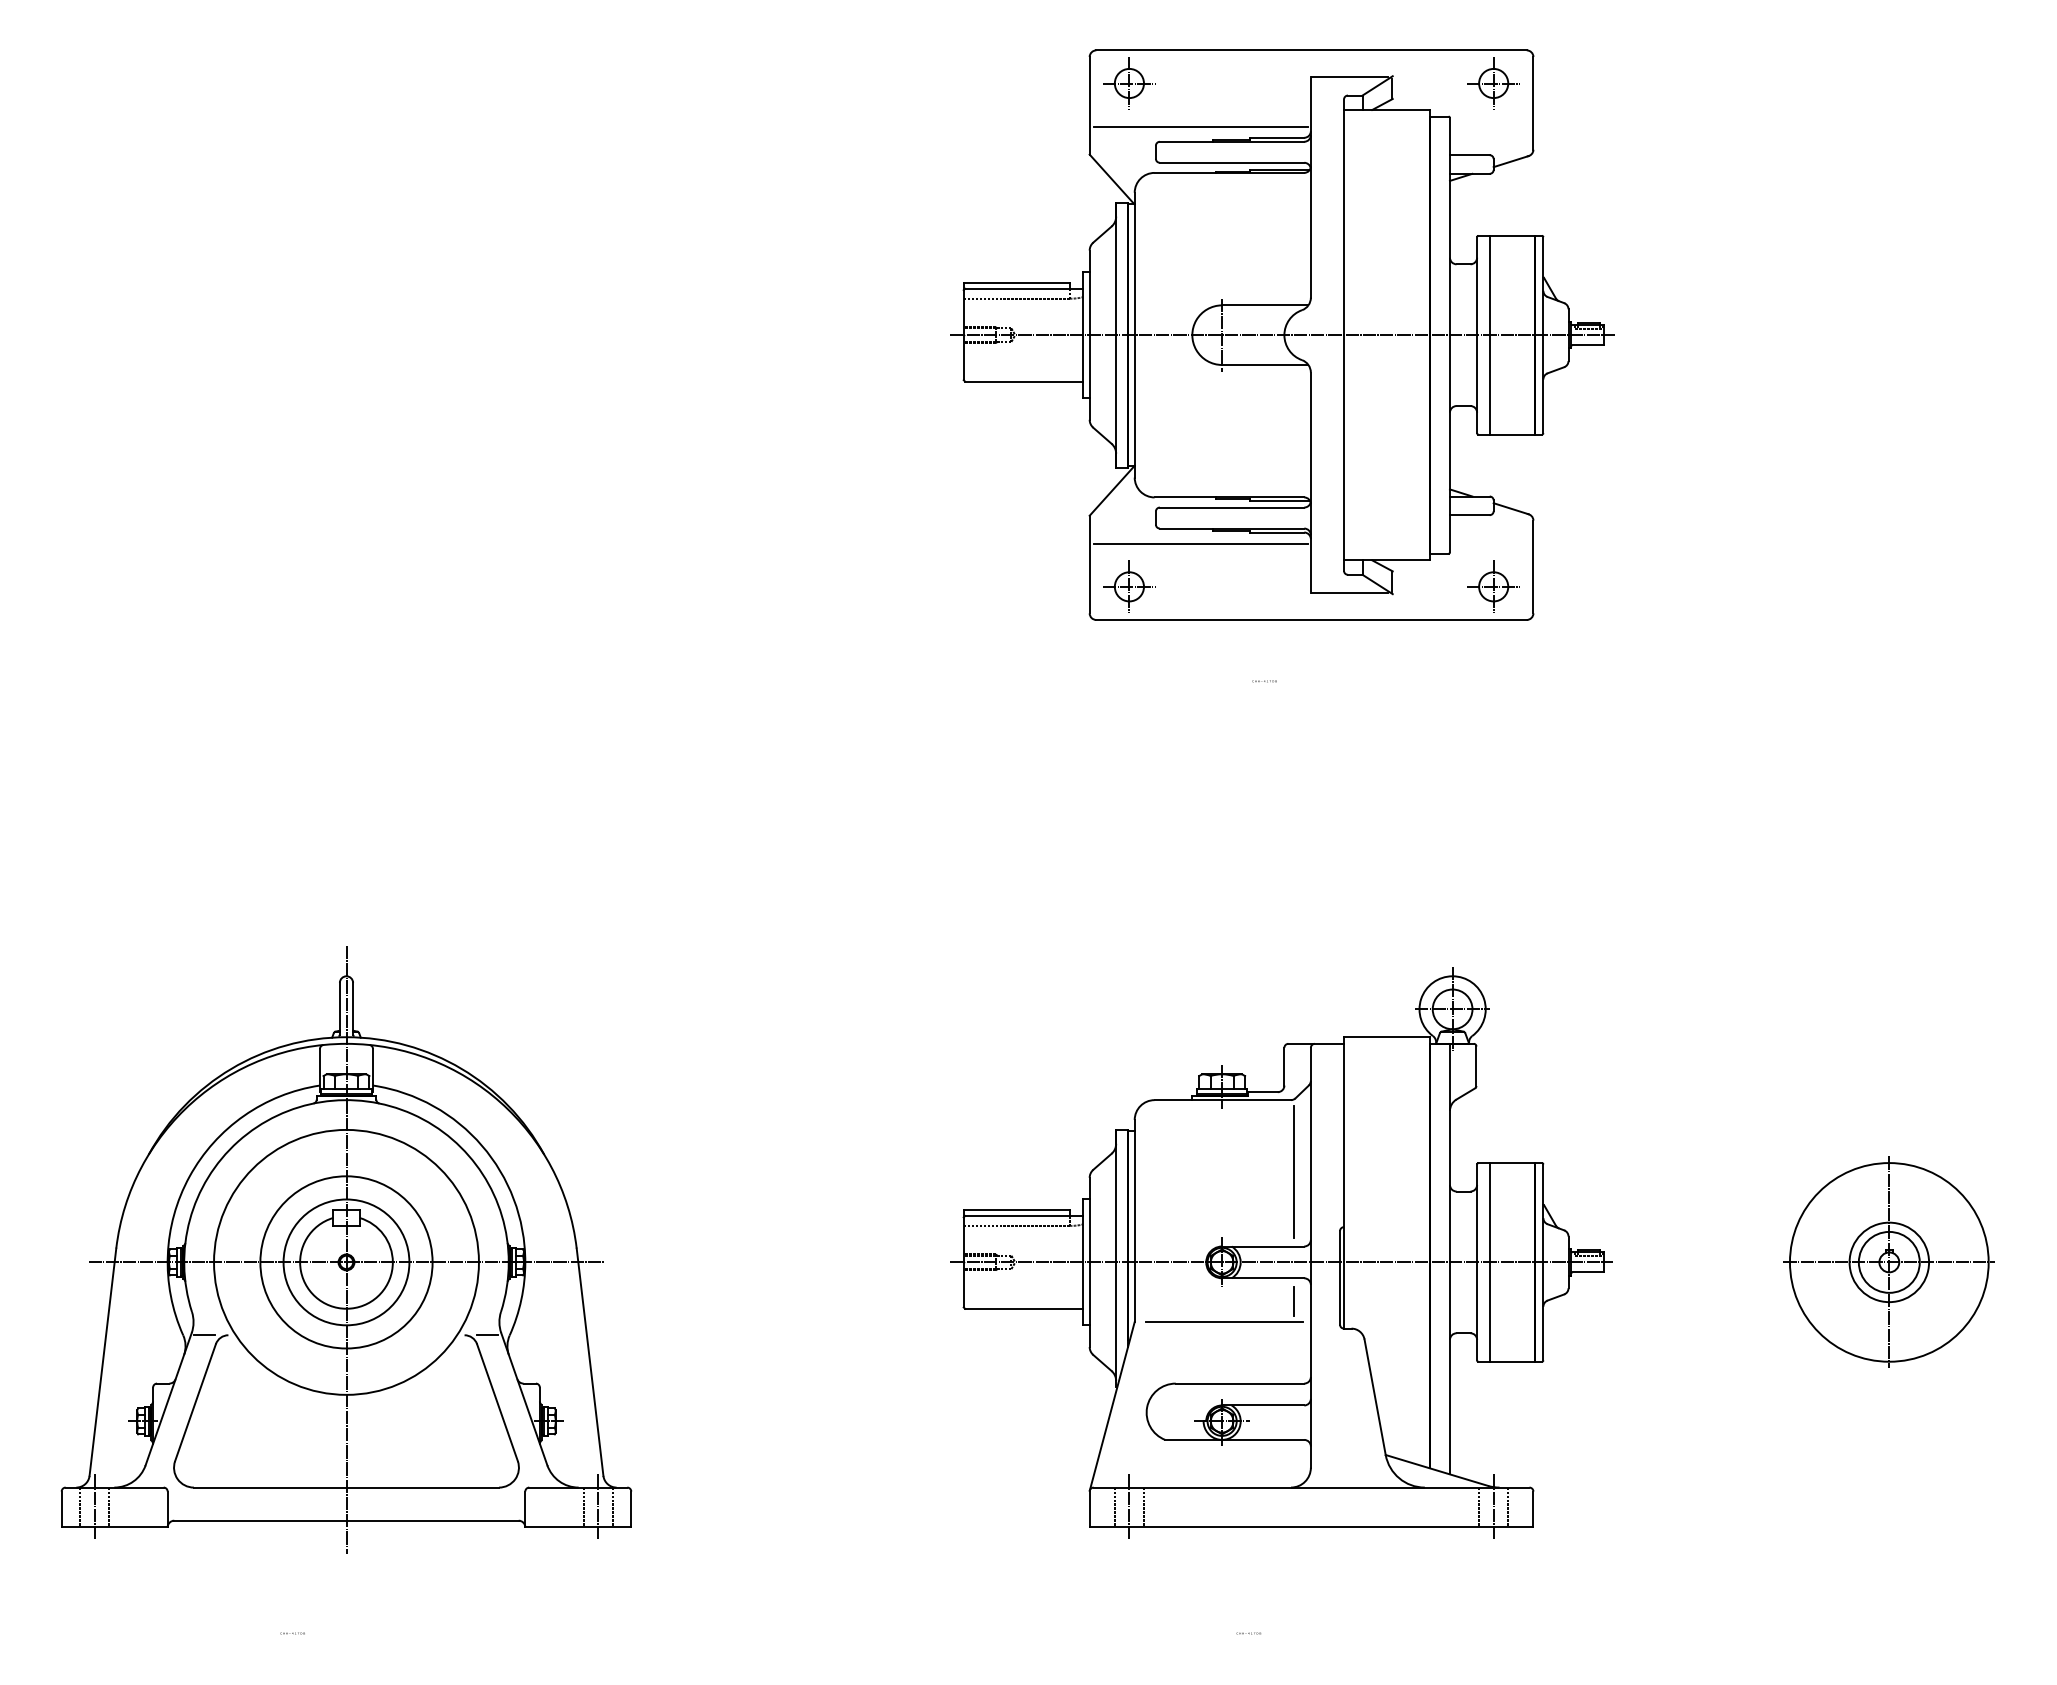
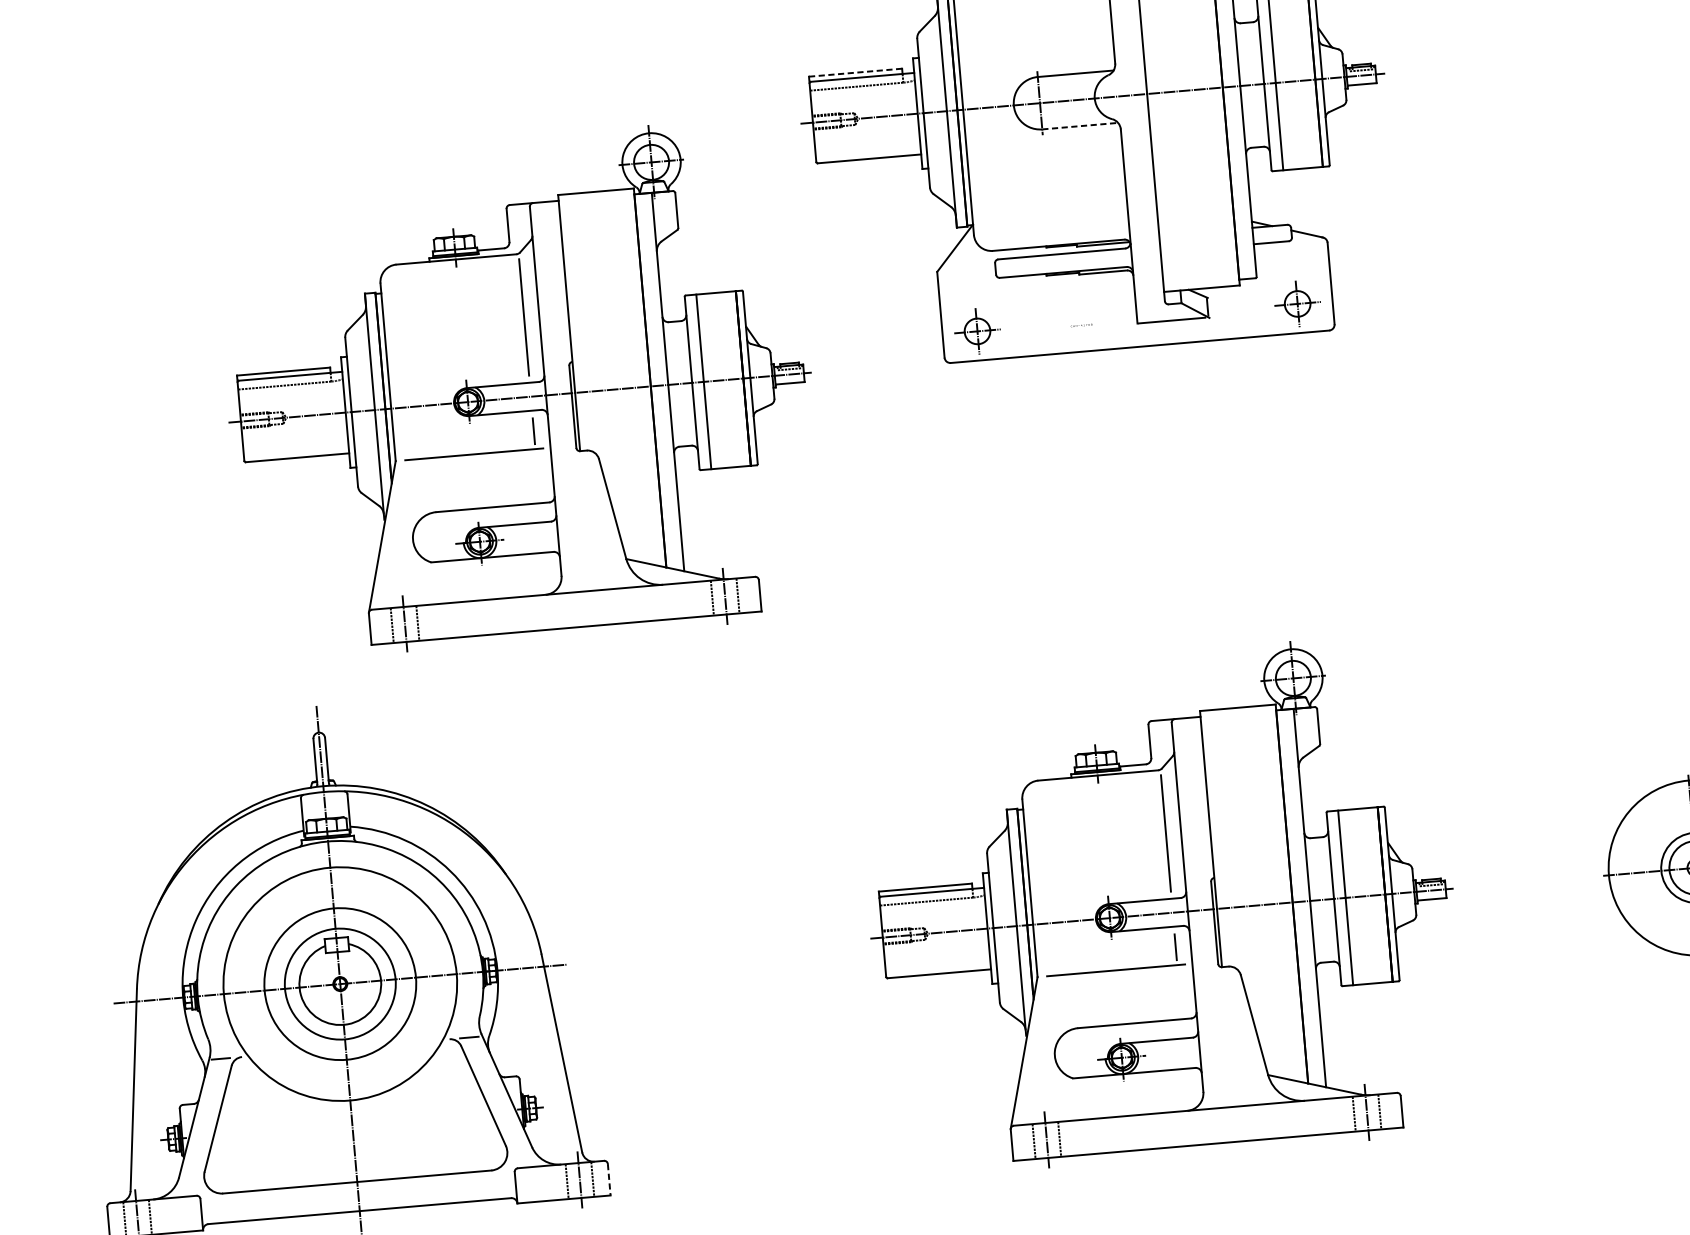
line: (1016, 282) -> (855, 72), solid -> dashed
line: (1265, 364) -> (1080, 125), solid -> dashed
line: (1200, 543) -> (1036, 287), removed
part: (606, 607) -> (519, 388), added
text: (1264, 681) -> (1081, 325), moved
line: (631, 1509) -> (609, 1179), solid -> dashed

